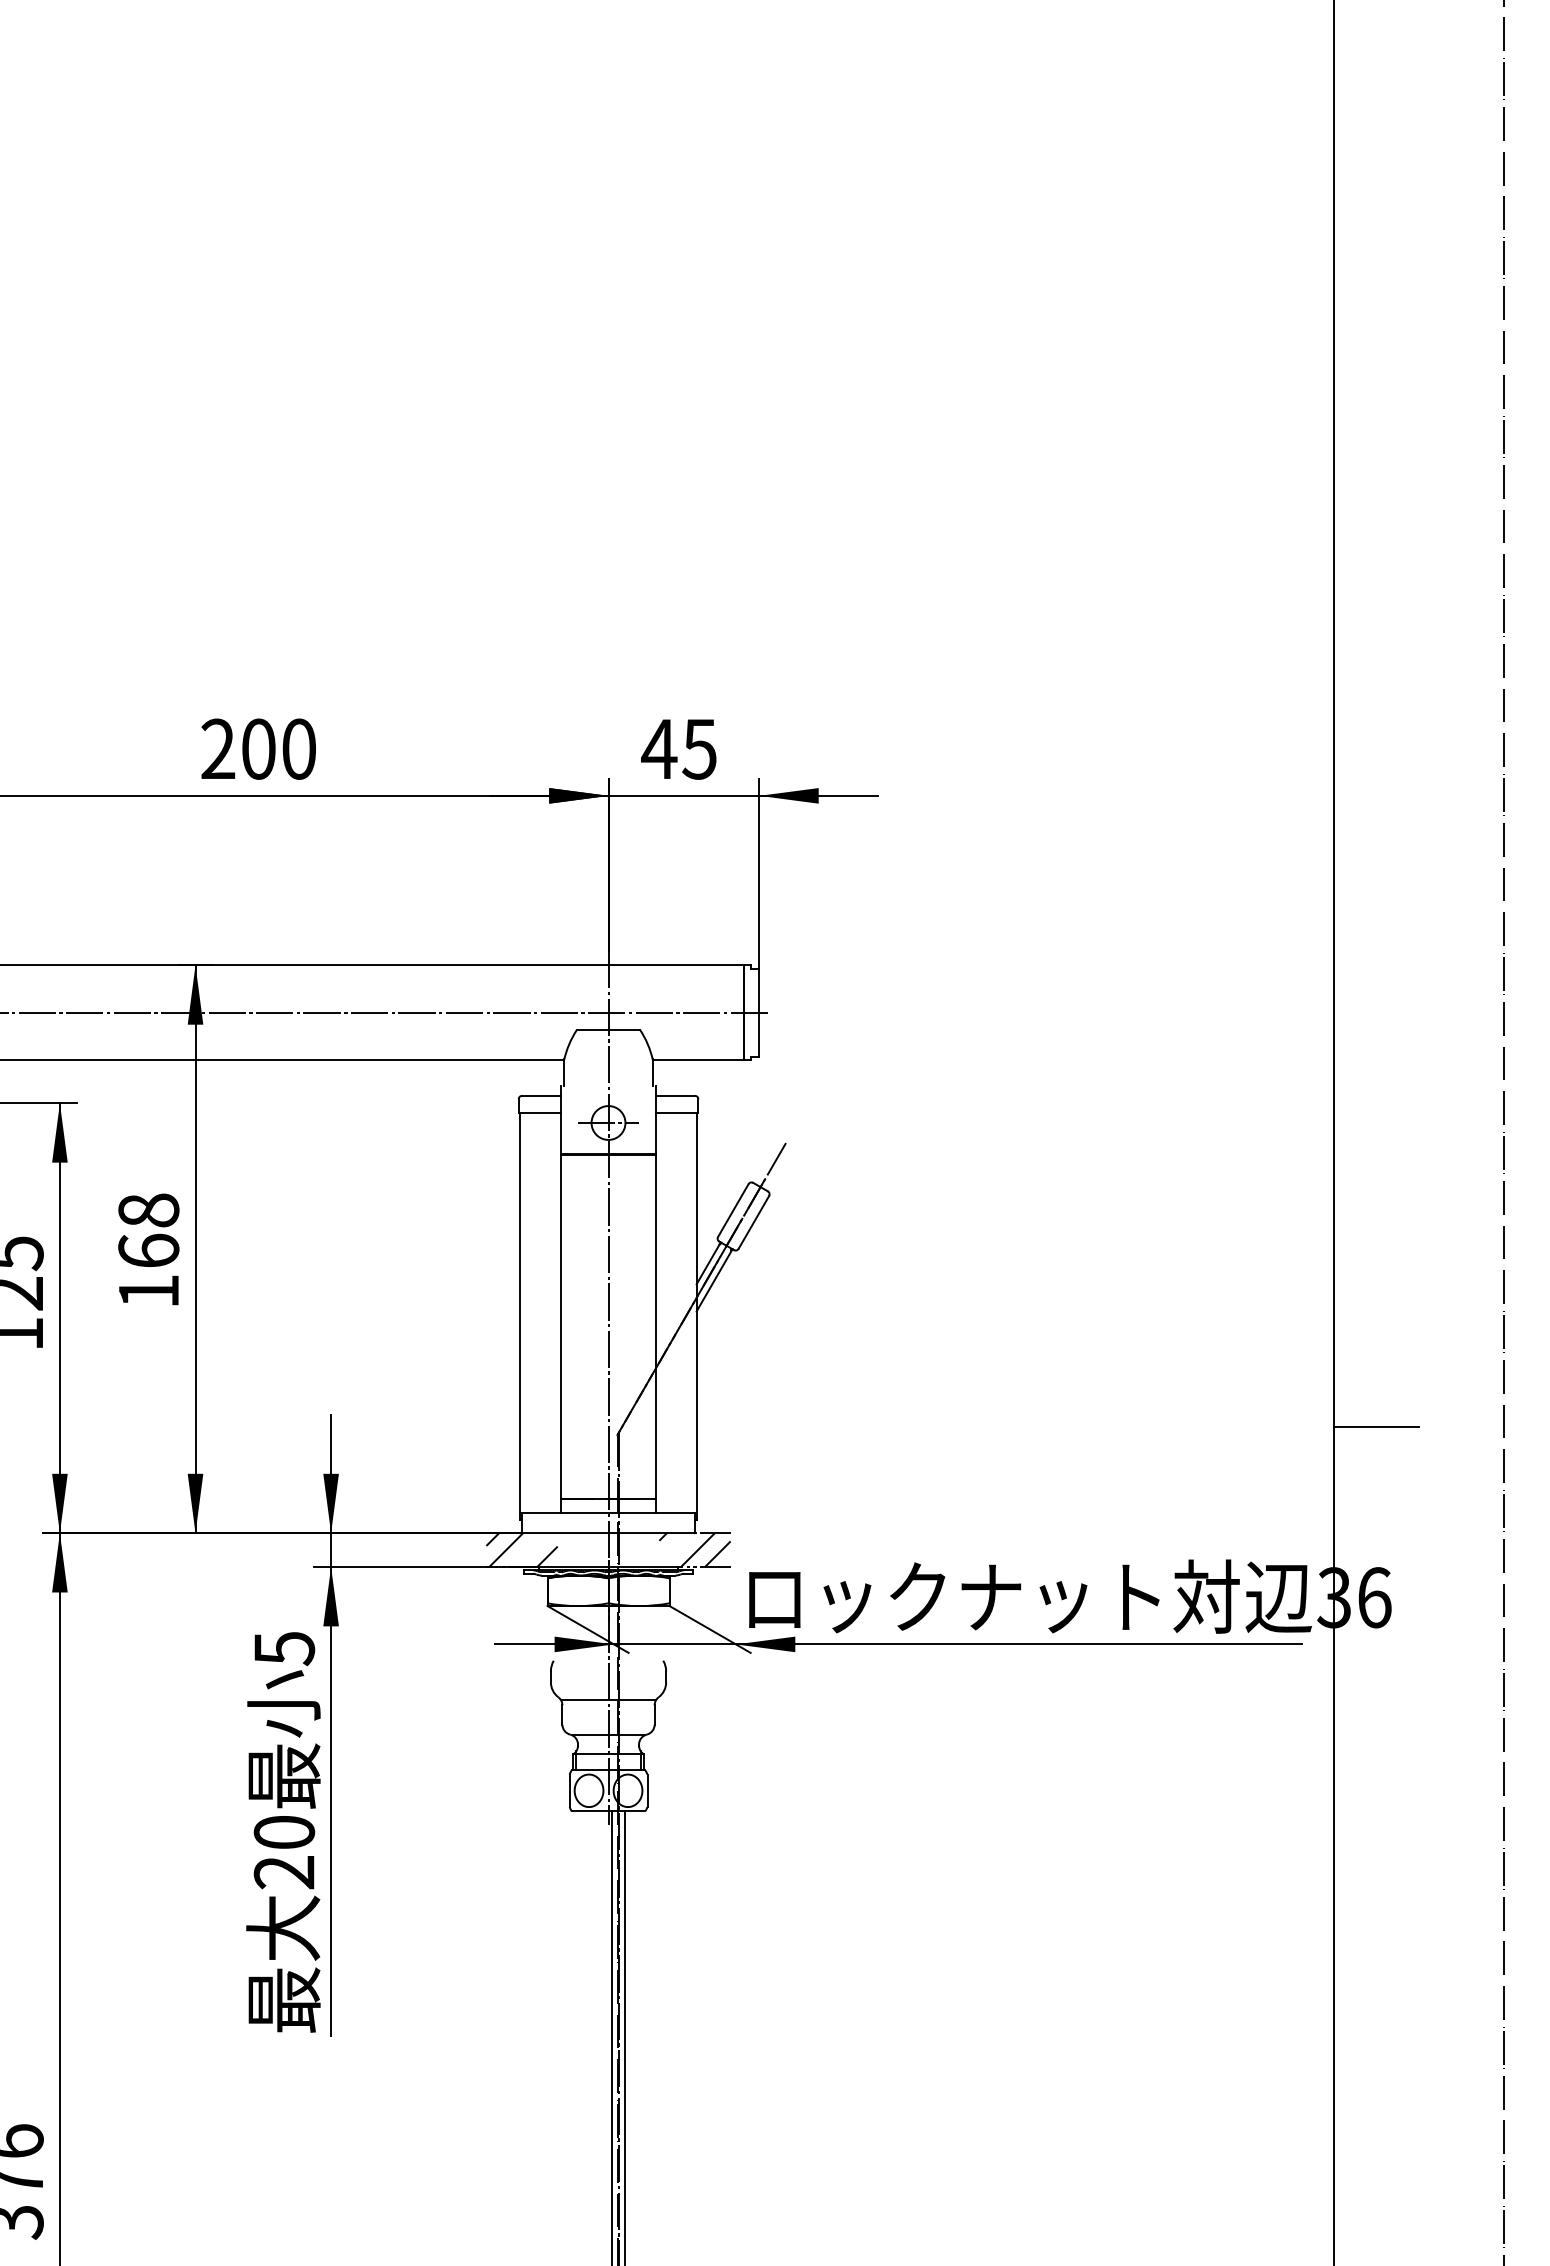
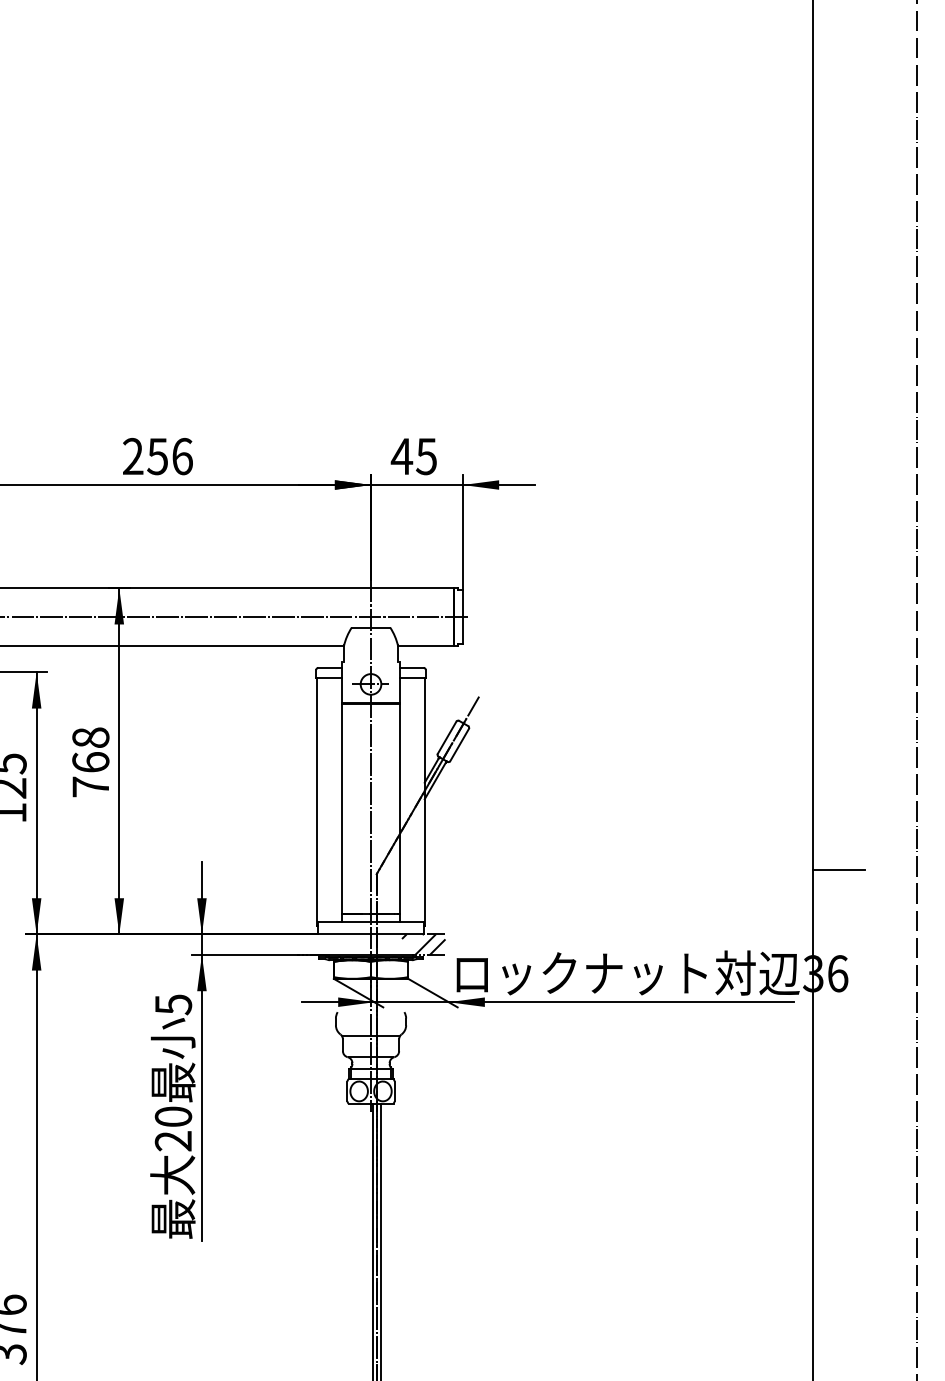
text: (277, 749) -> (169, 456), 200 -> 256
text: (148, 1290) -> (90, 786), 168 -> 768
hatch: (522, 1549) -> (318, 944), removed

